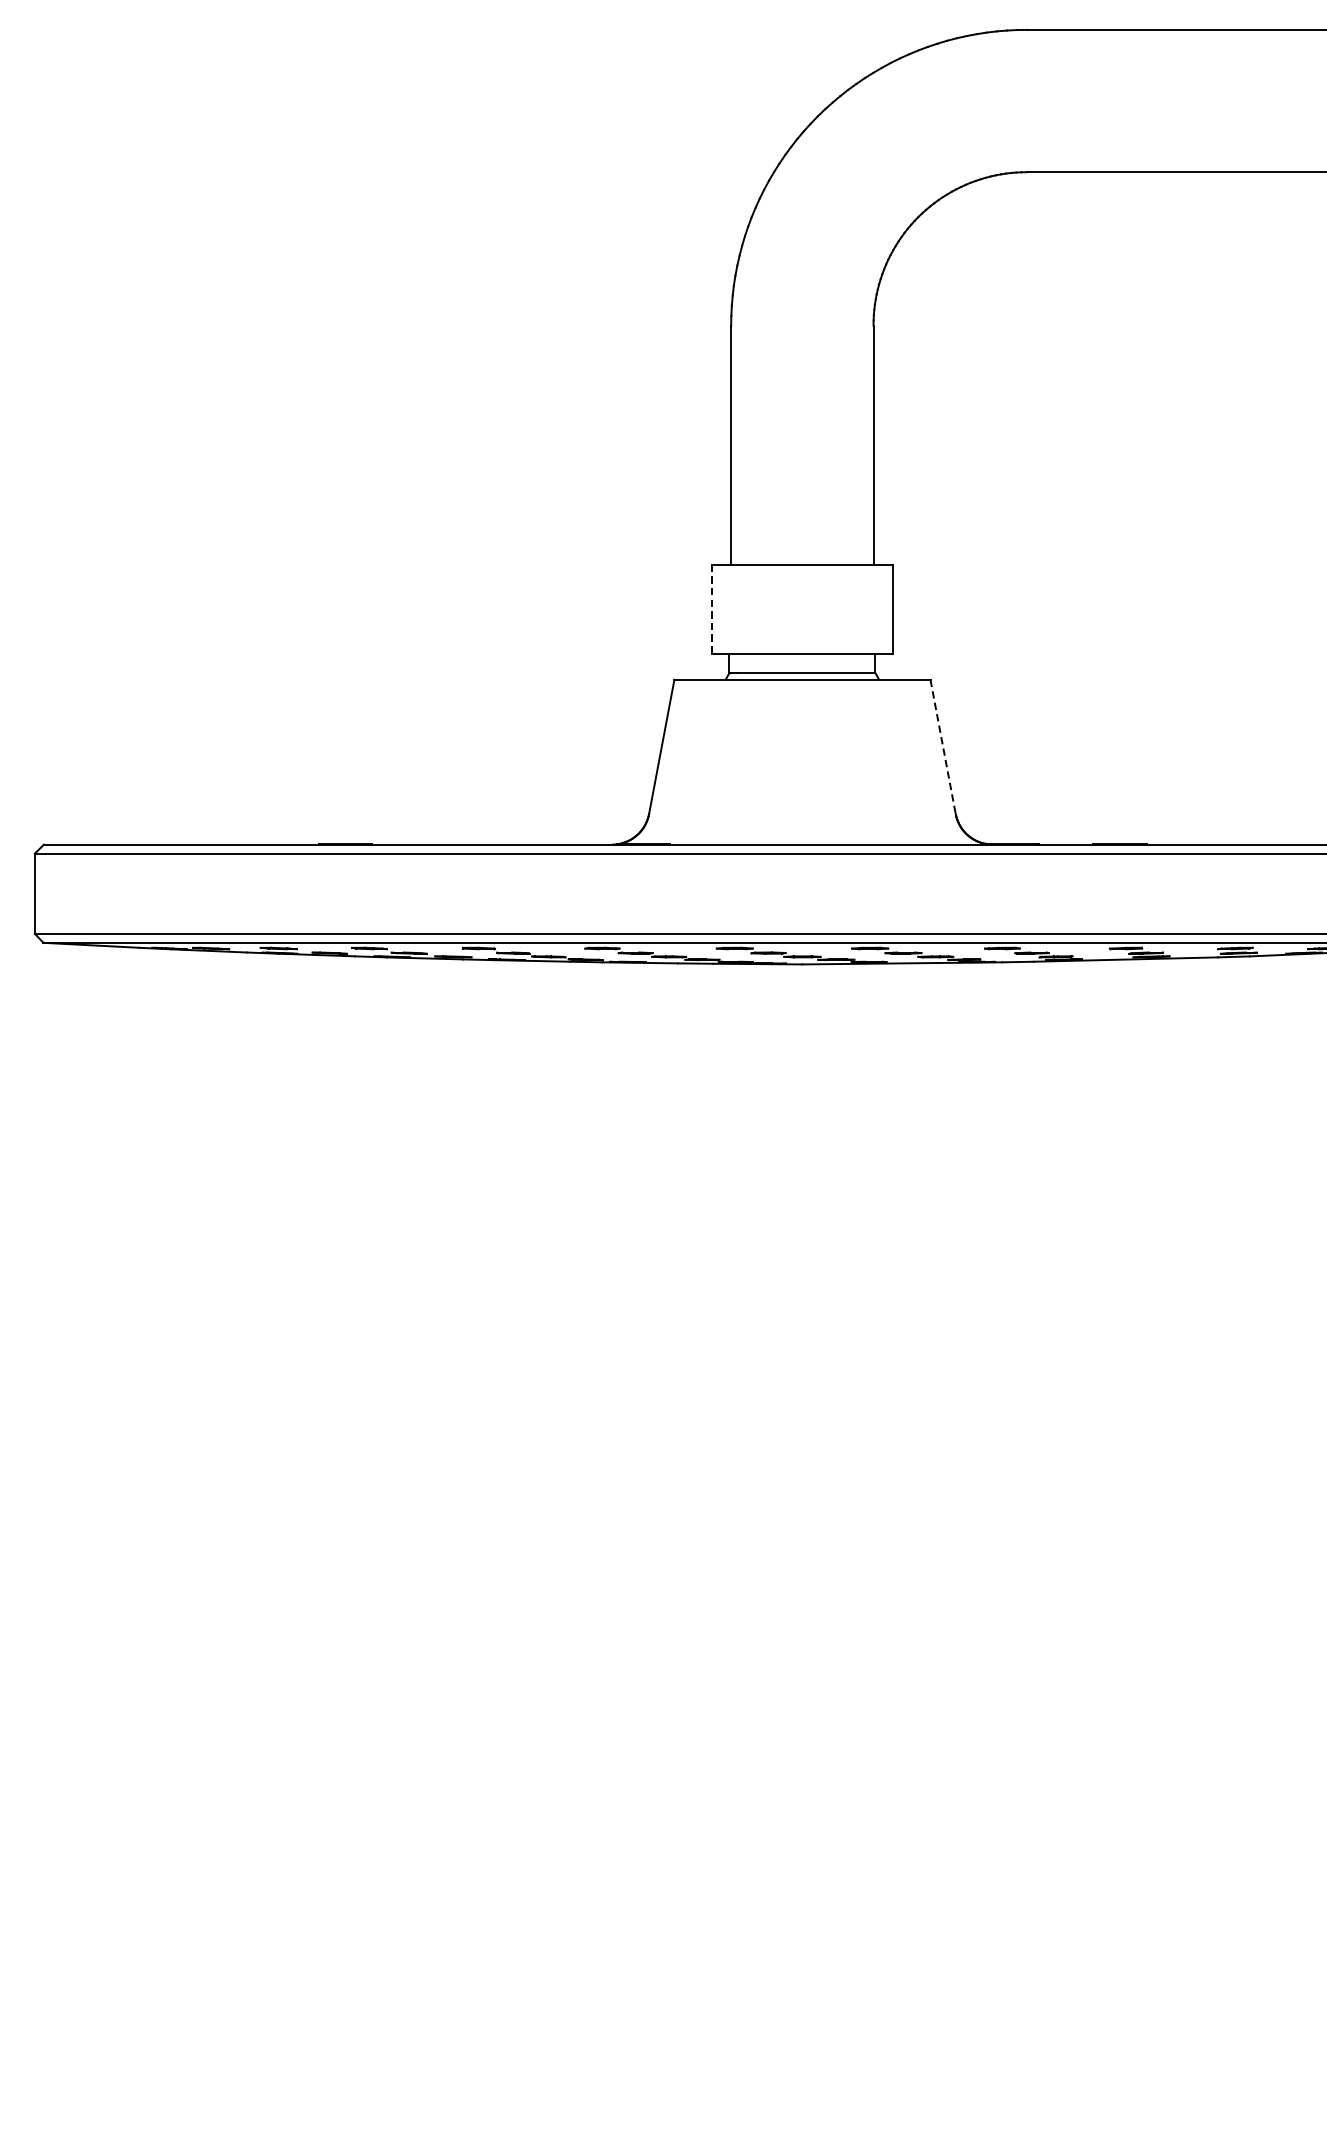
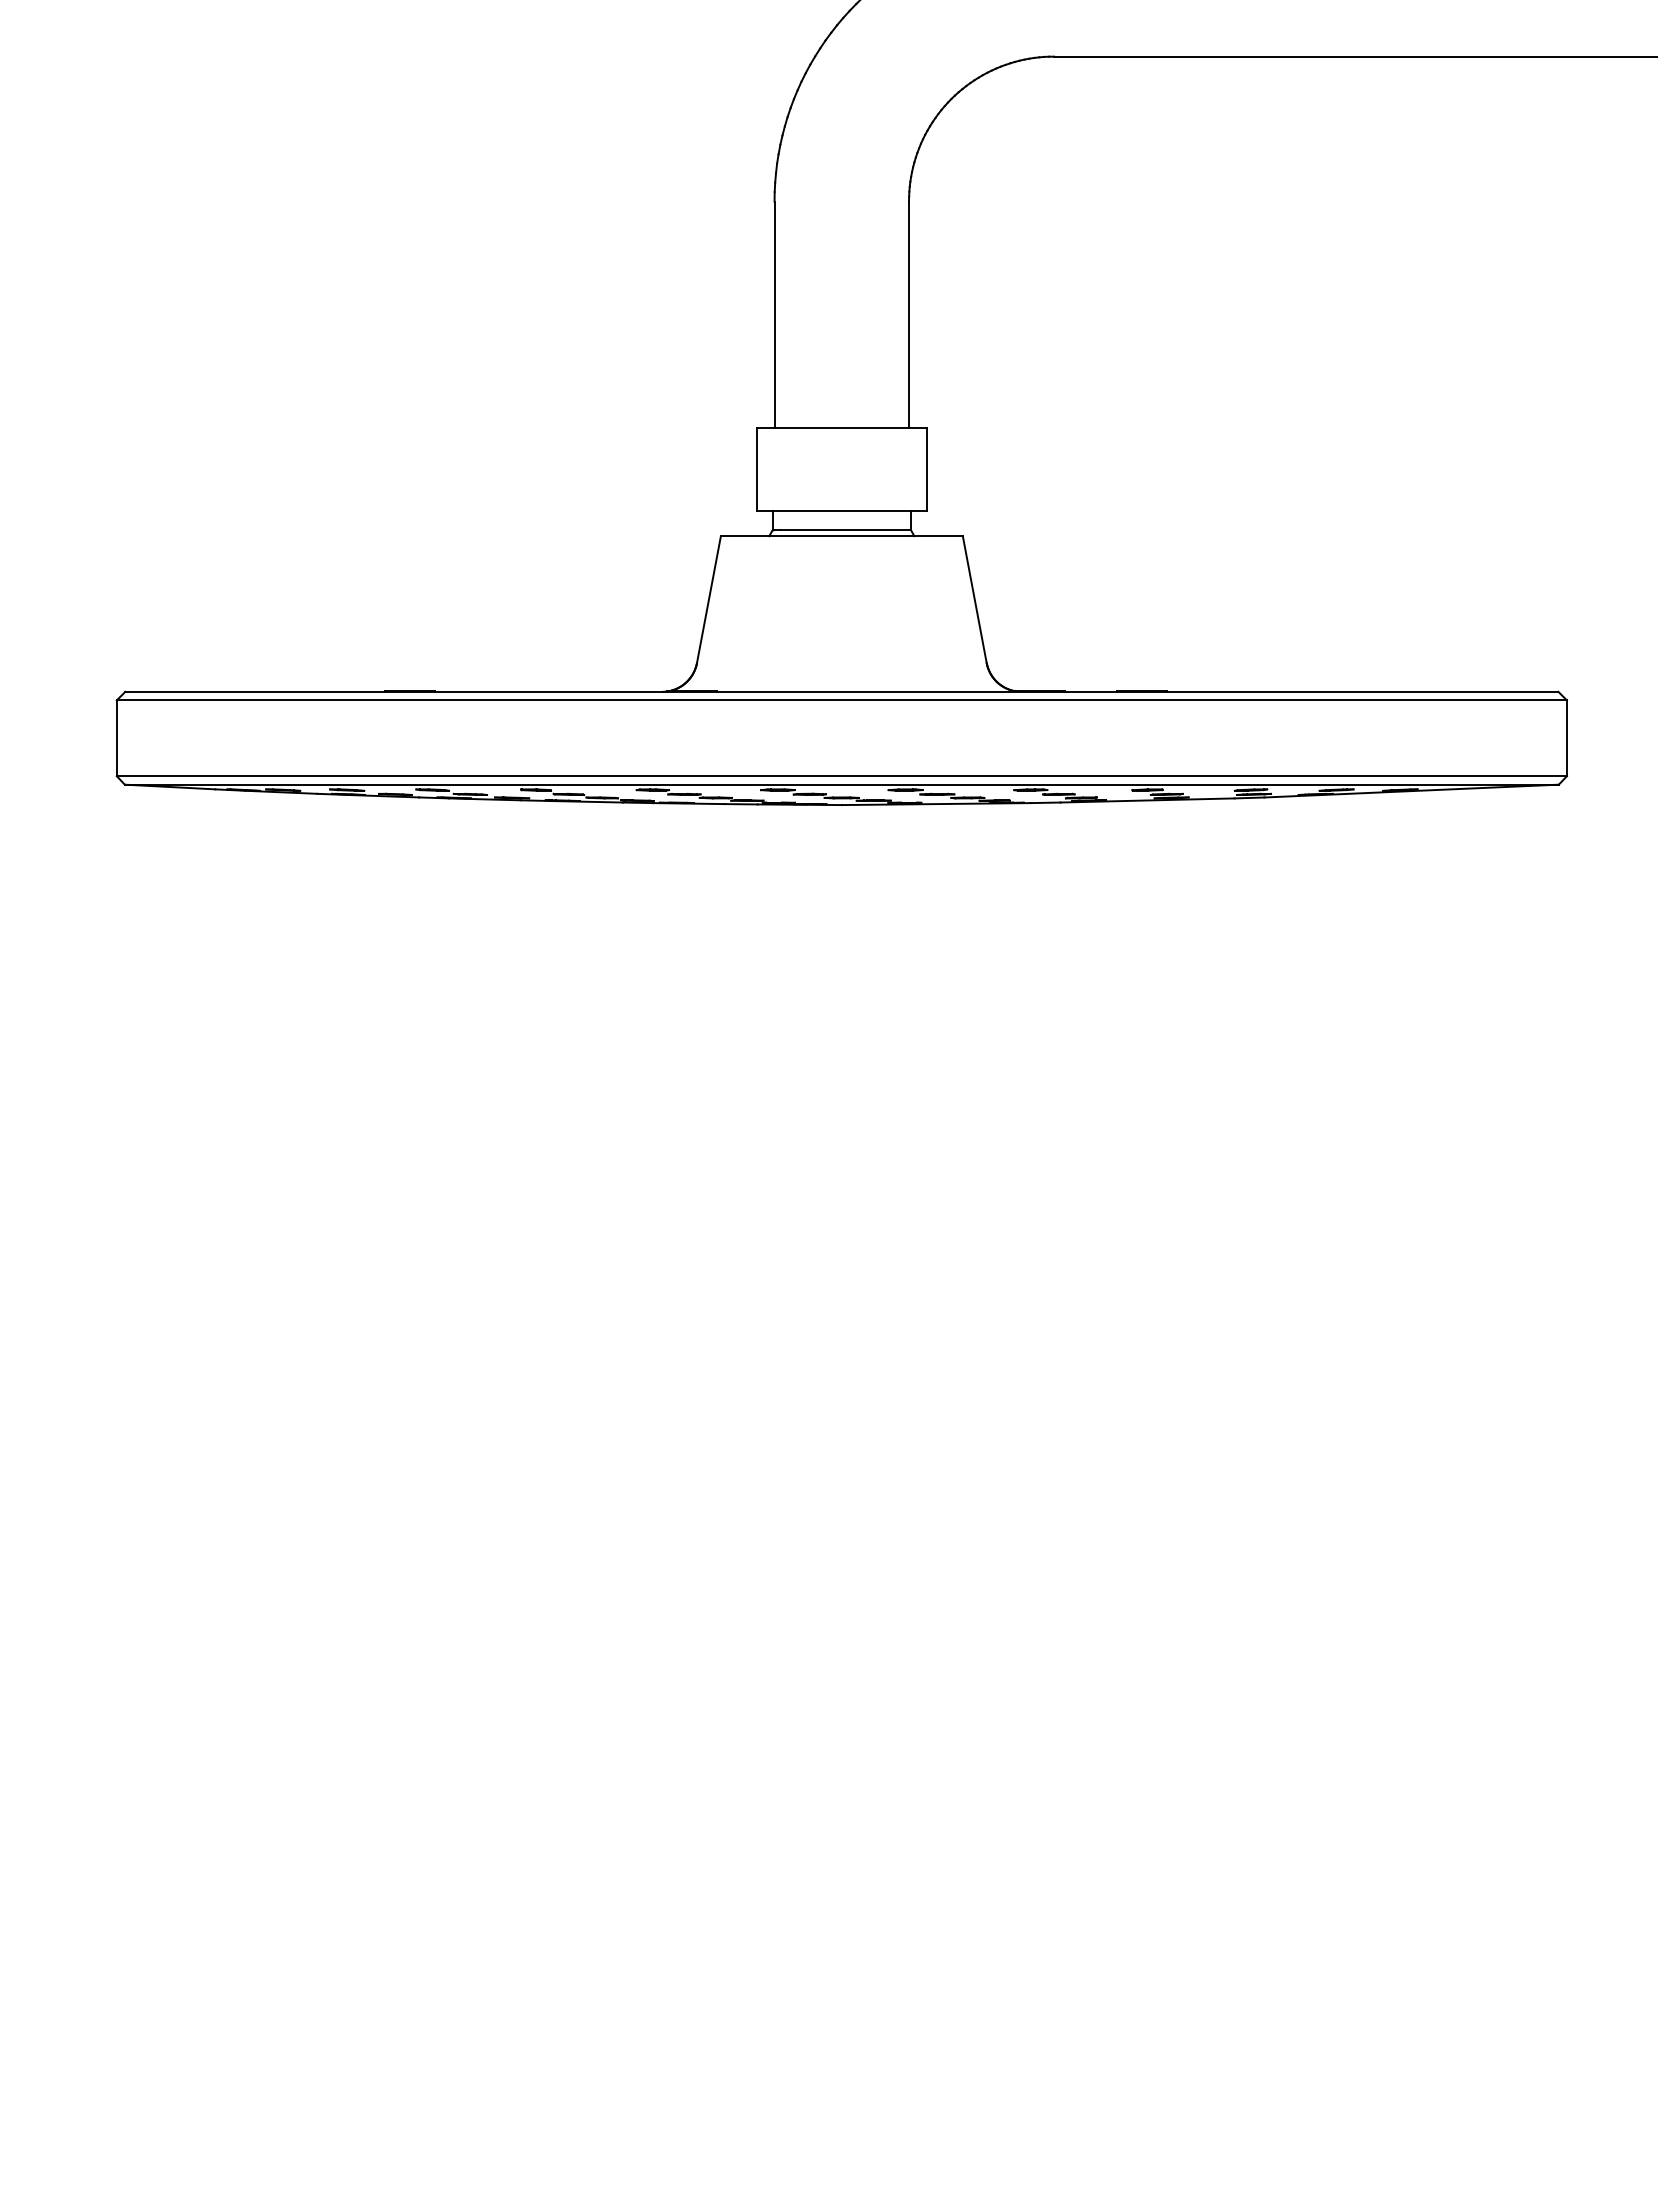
line: (712, 609) -> (756, 469), dashed -> solid
line: (942, 746) -> (974, 599), dashed -> solid

